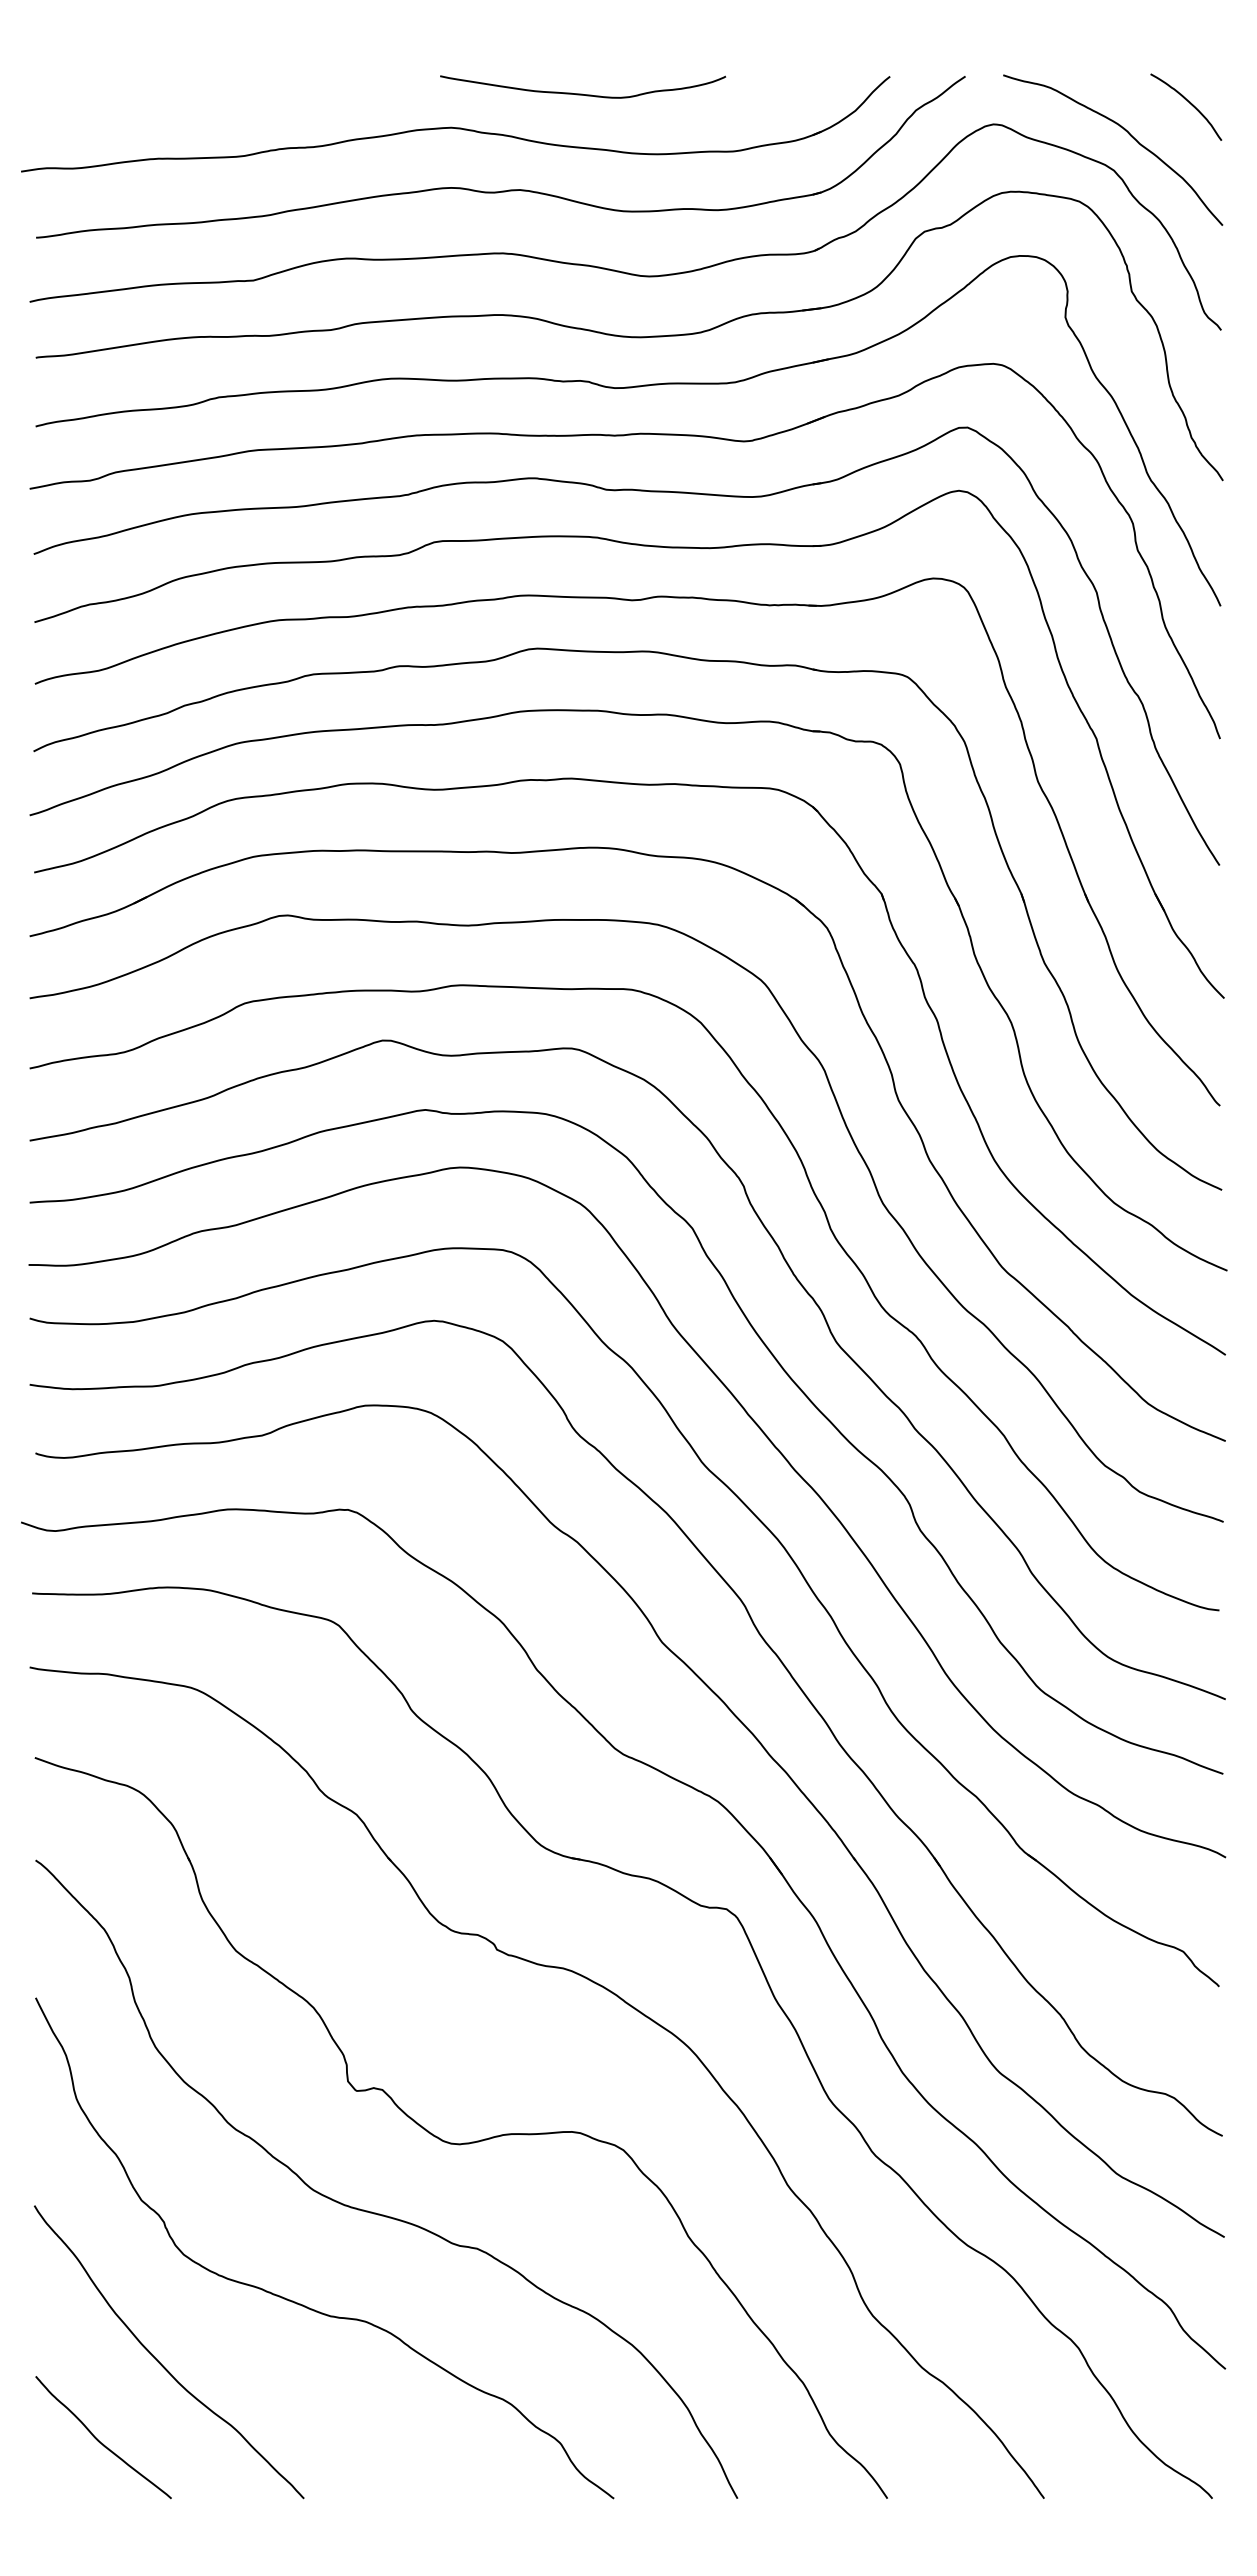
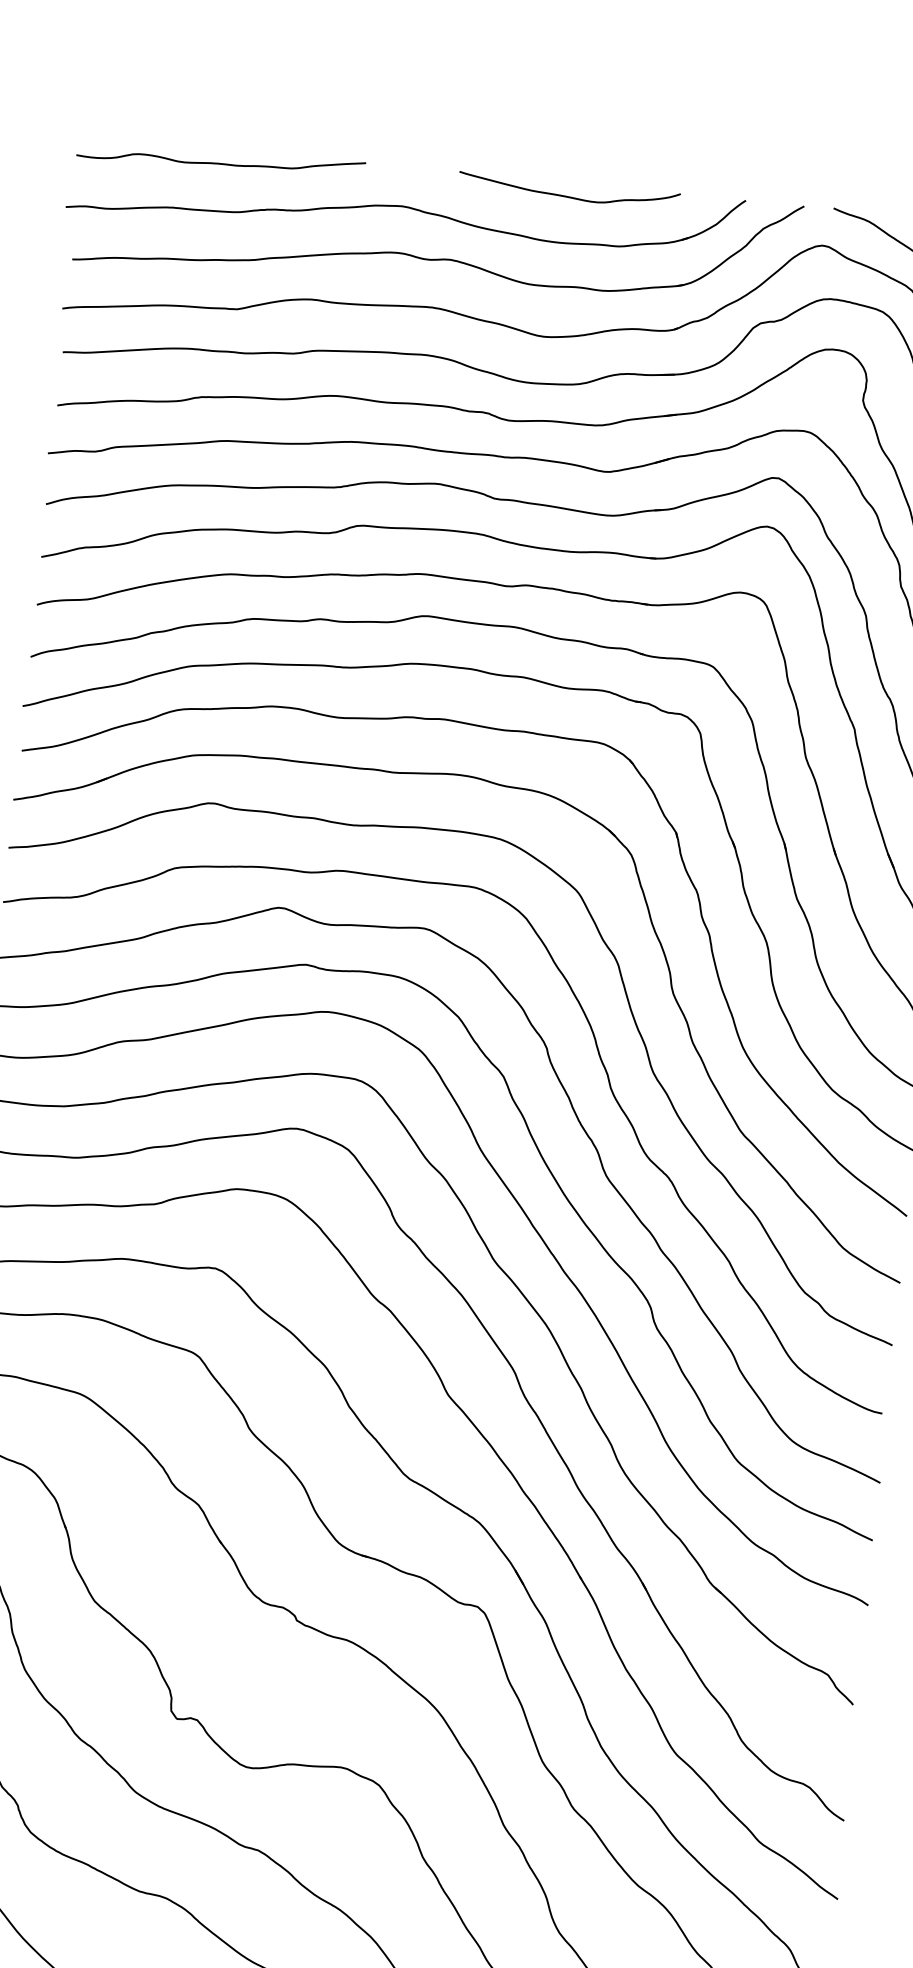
curve: (582, 93) -> (568, 196), moved
curve: (213, 95) -> (220, 162), added

